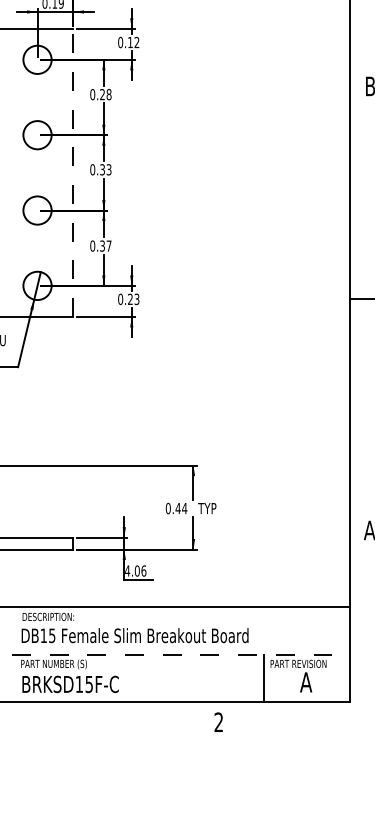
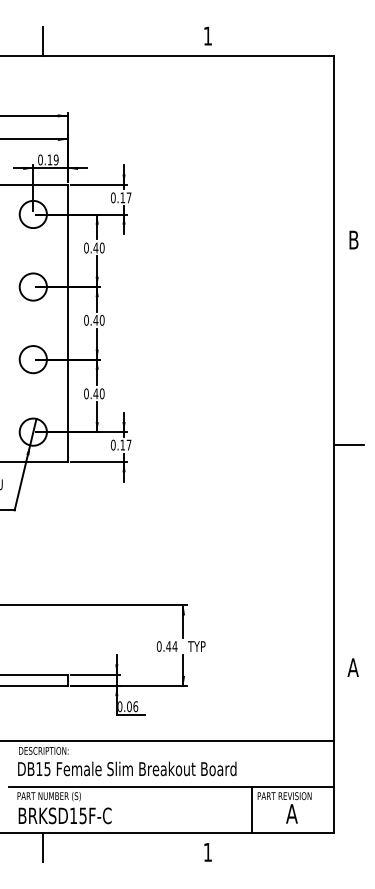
text: (136, 42) -> (128, 197), 0.12 -> 0.17
text: (105, 94) -> (98, 247), 0.28 -> 0.40
text: (105, 168) -> (98, 319), 0.33 -> 0.40
line: (73, 173) -> (67, 323), dashed -> solid
text: (105, 245) -> (98, 393), 0.37 -> 0.40
text: (133, 298) -> (125, 444), 0.23 -> 0.17
text: (128, 570) -> (120, 706), 4.06 -> 0.06
line: (181, 654) -> (171, 787), dashed -> solid
line: (47, 717) -> (42, 847), added
text: (218, 721) -> (207, 851), 2 -> 1

